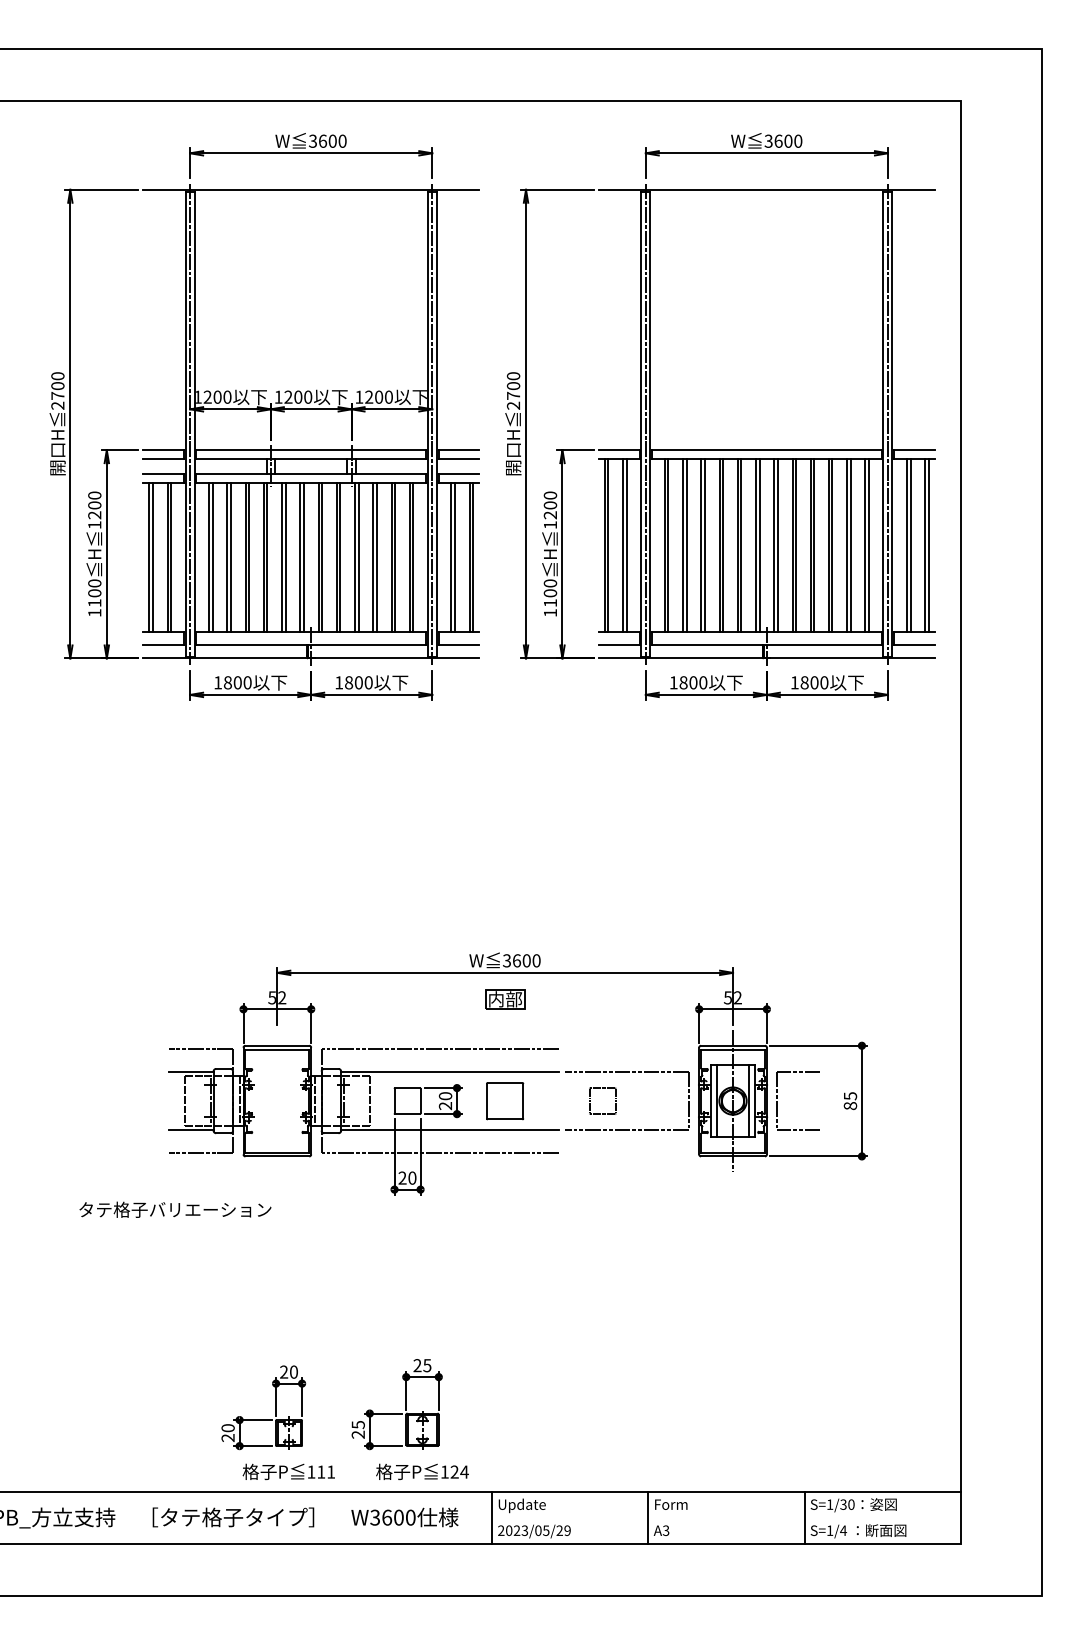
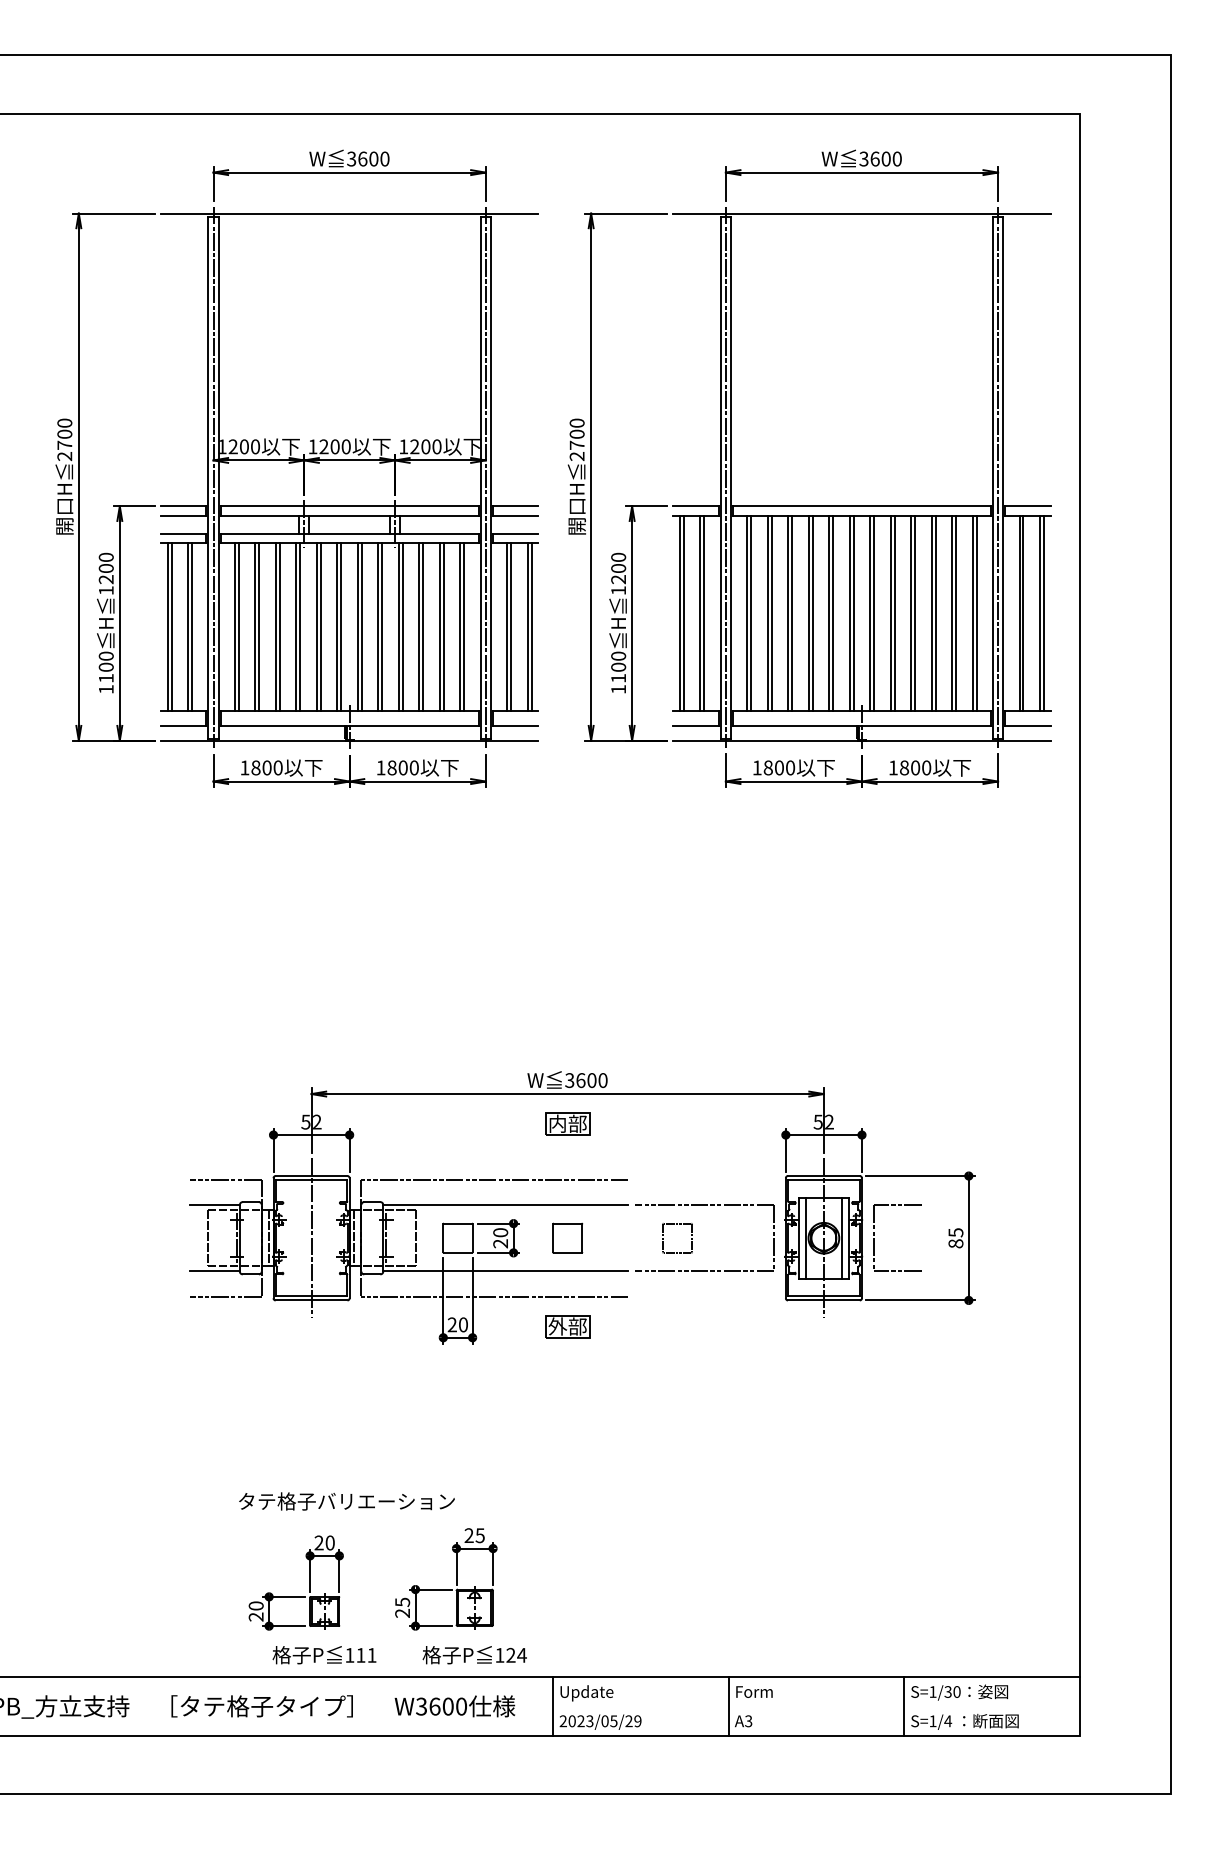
part: (504, 1100) -> (567, 1237), size x0.71
line: (277, 1101) -> (311, 1238), added
part: (504, 1179) -> (567, 1326), added
text: (175, 1209) -> (346, 1501), moved

